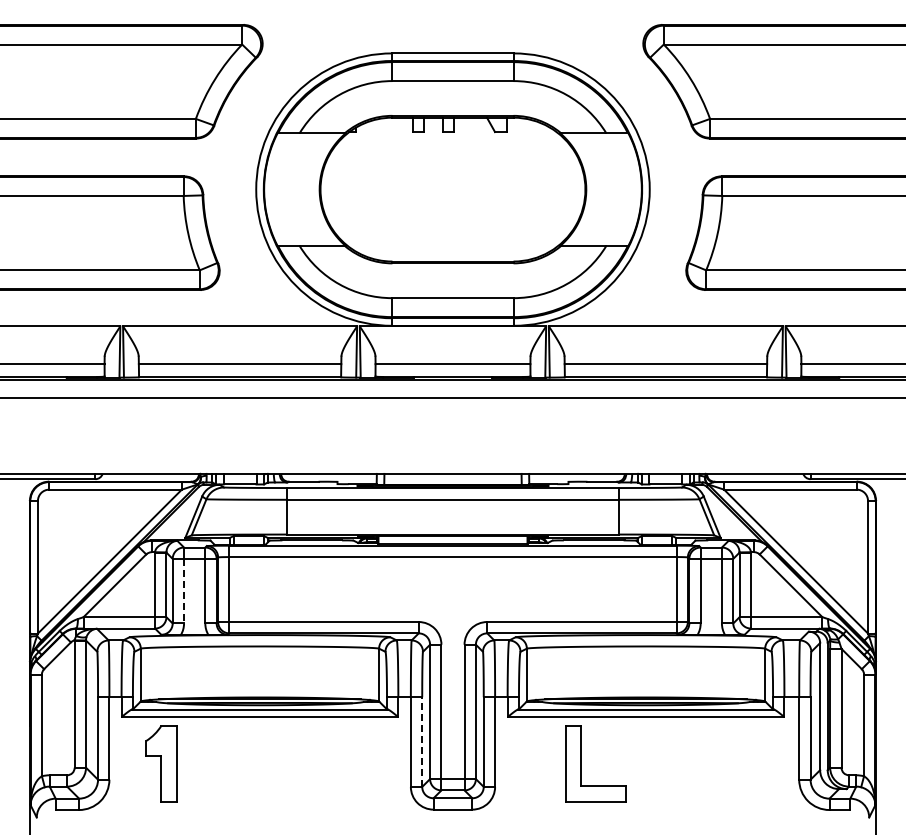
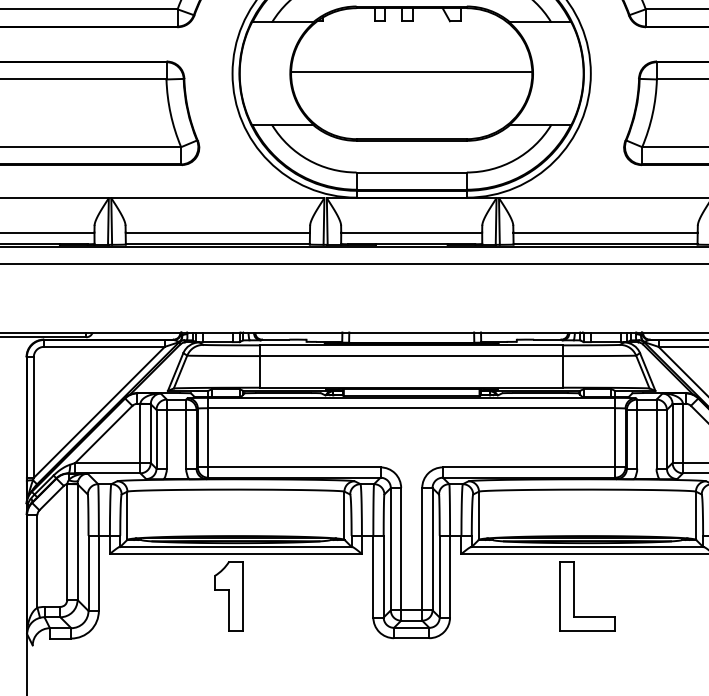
line: (452, 187) -> (411, 71), added
line: (184, 591) -> (167, 439), dashed -> solid
line: (422, 742) -> (383, 577), dashed -> solid
part: (161, 763) -> (229, 596), moved
part: (581, 763) -> (574, 596), moved

